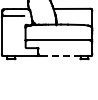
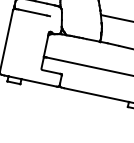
line: (60, 56) -> (95, 95), dashed -> solid

